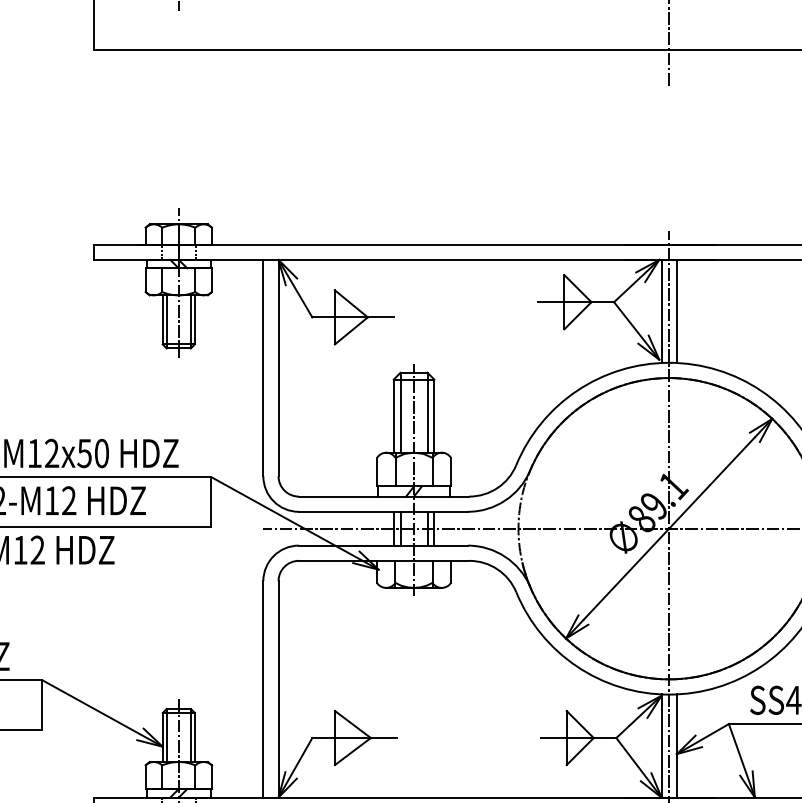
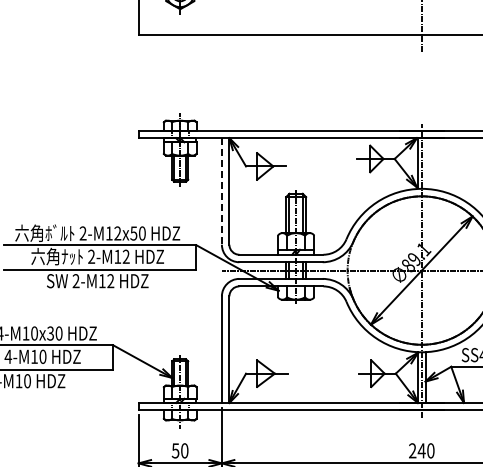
line: (676, 309) -> (425, 162), removed
line: (262, 368) -> (221, 191), solid -> dashed

